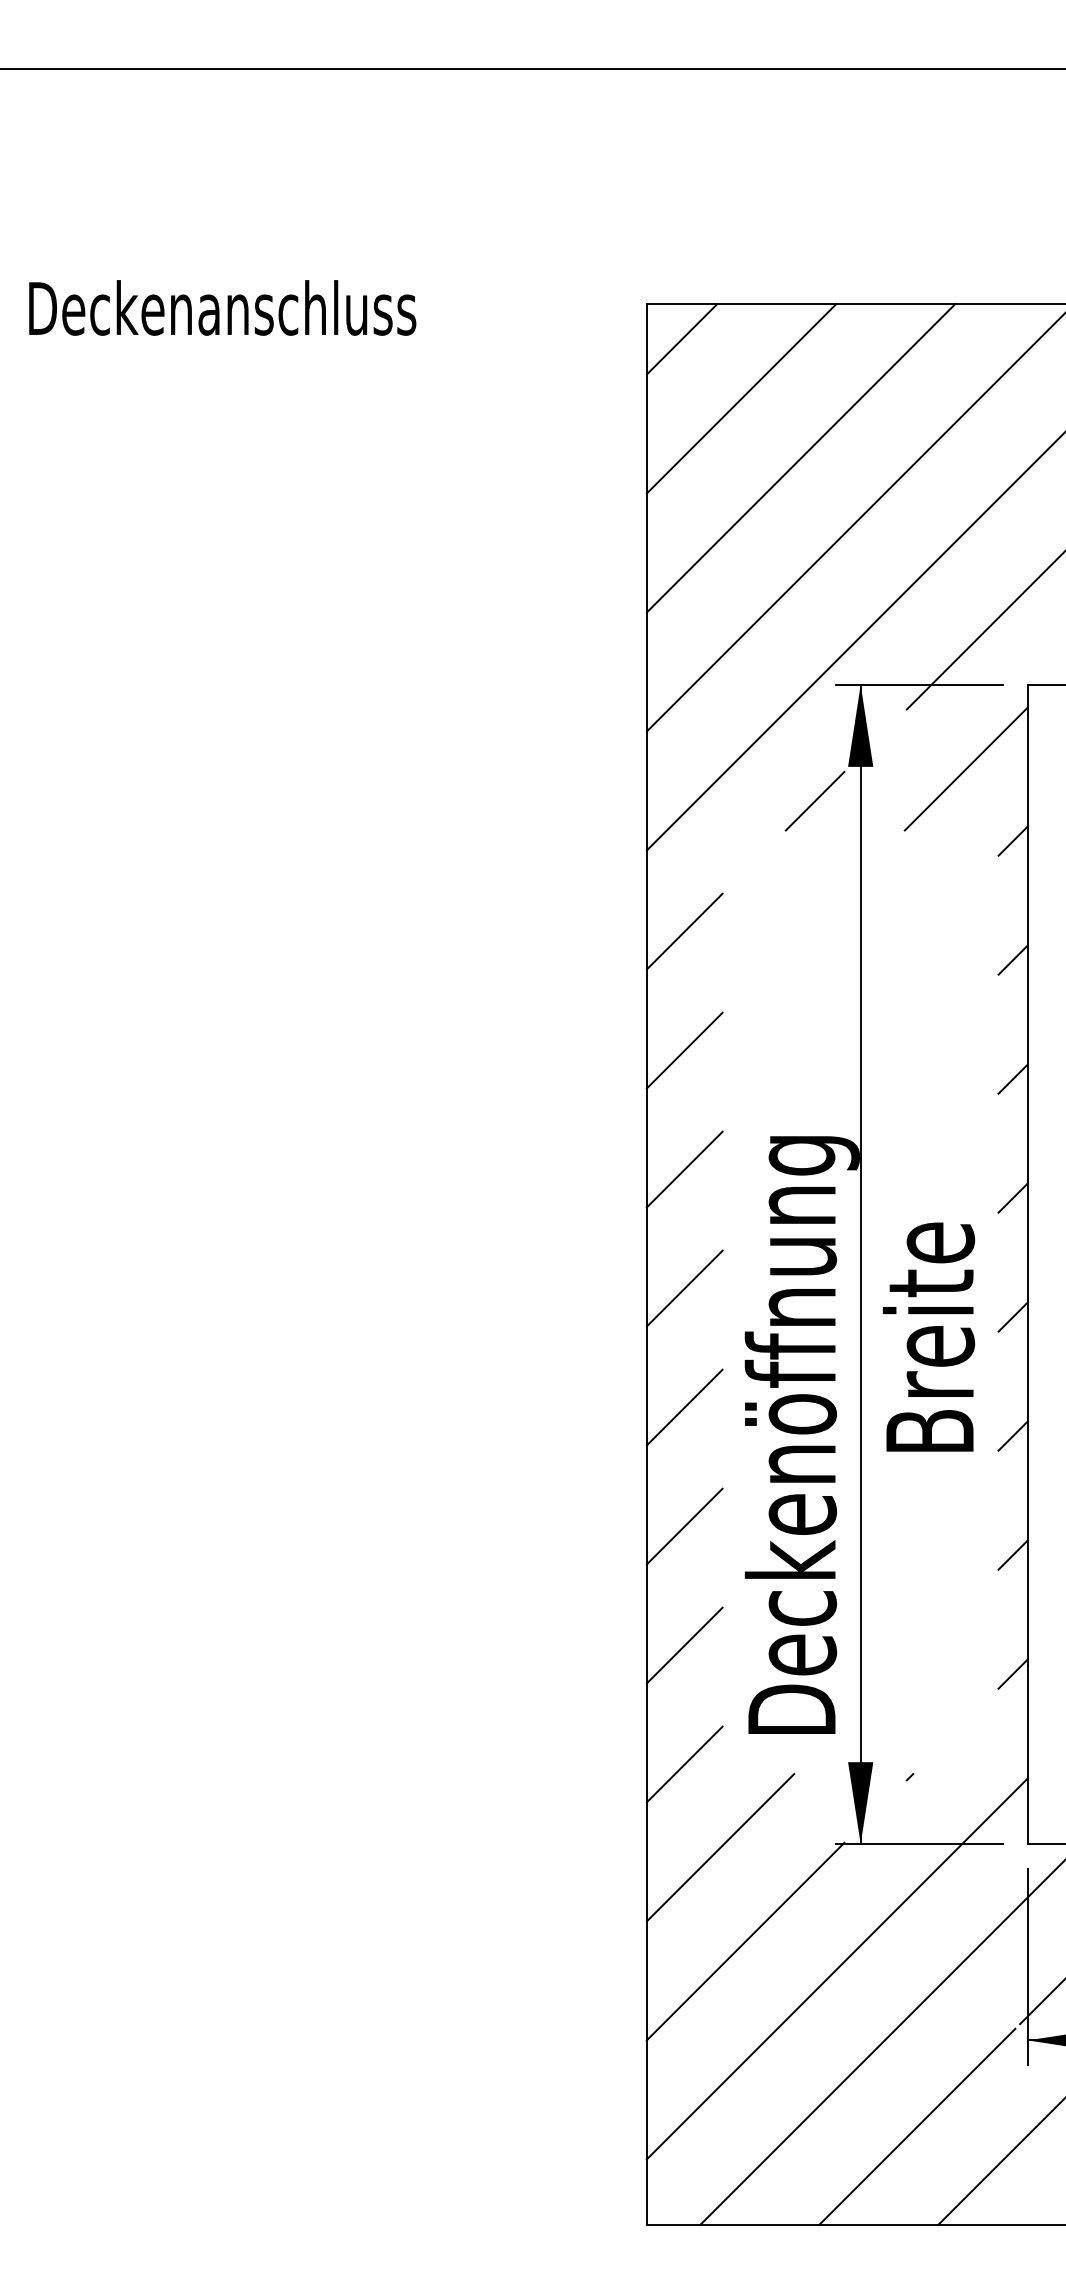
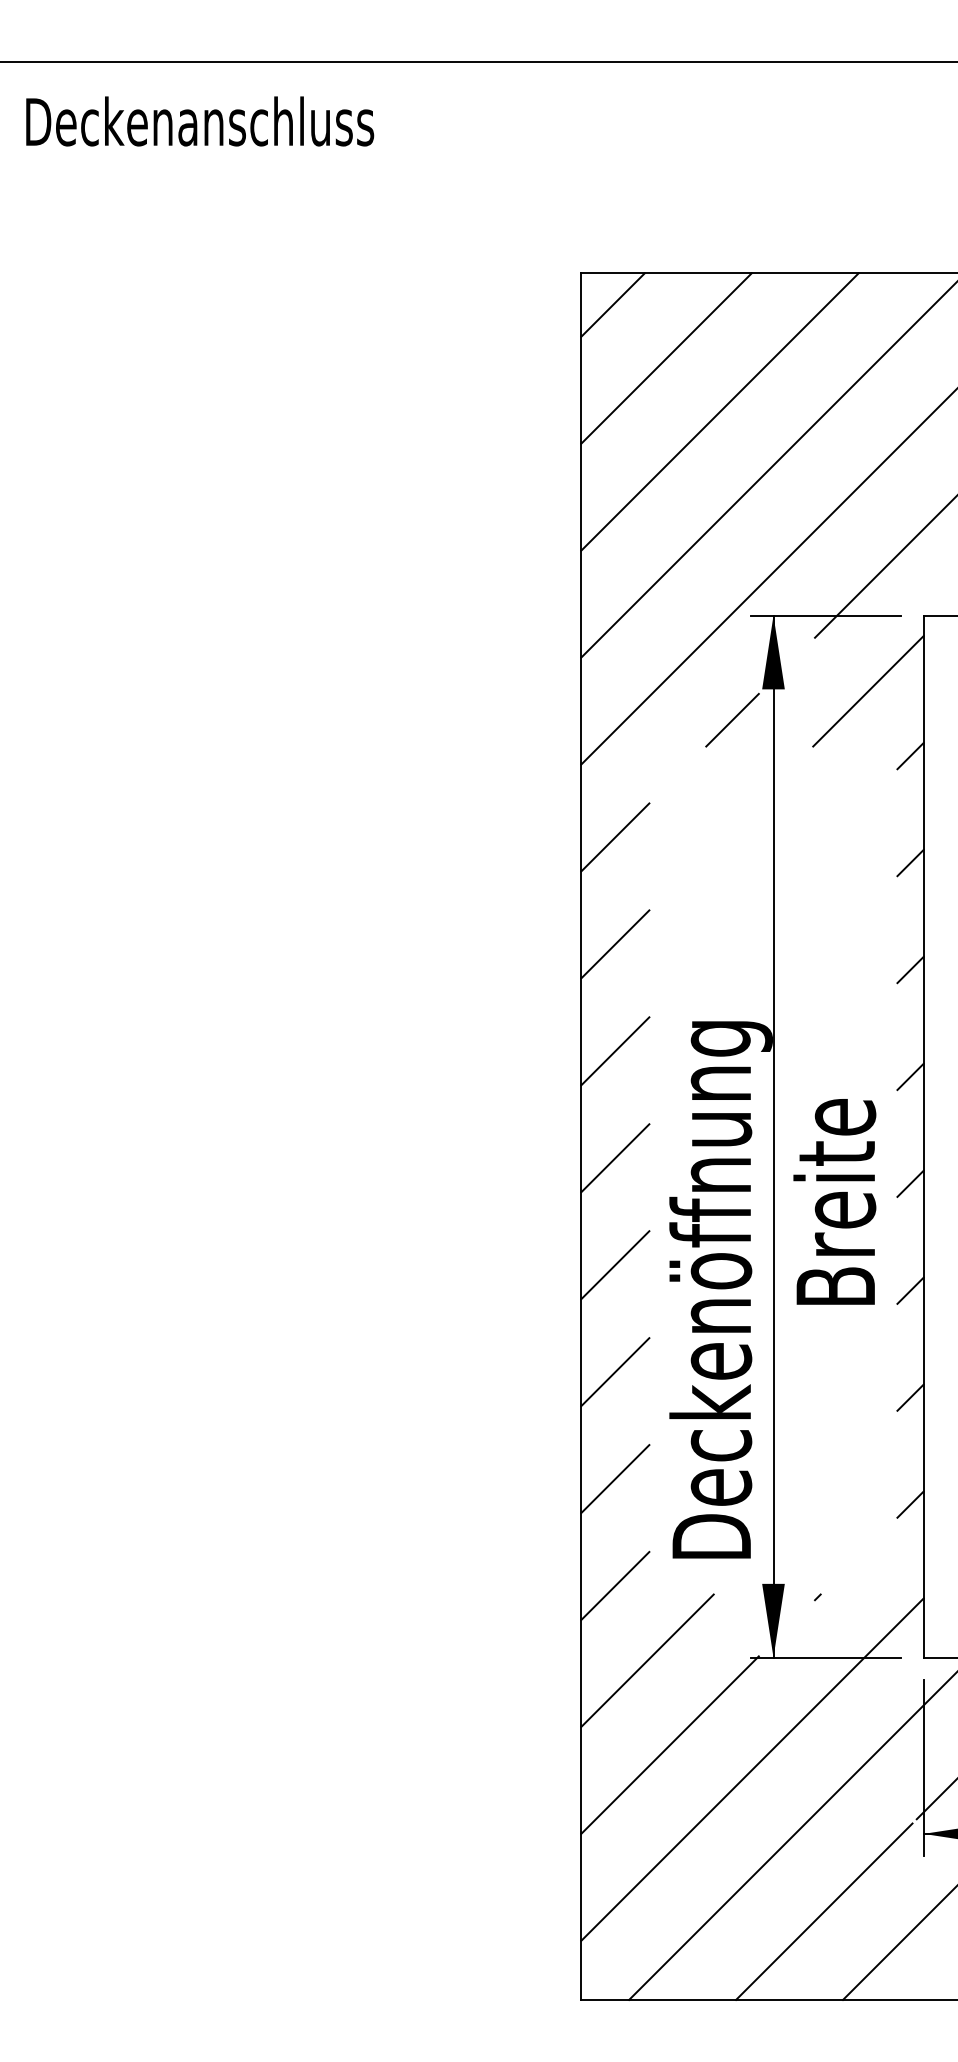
text: (222, 307) -> (199, 121), moved

